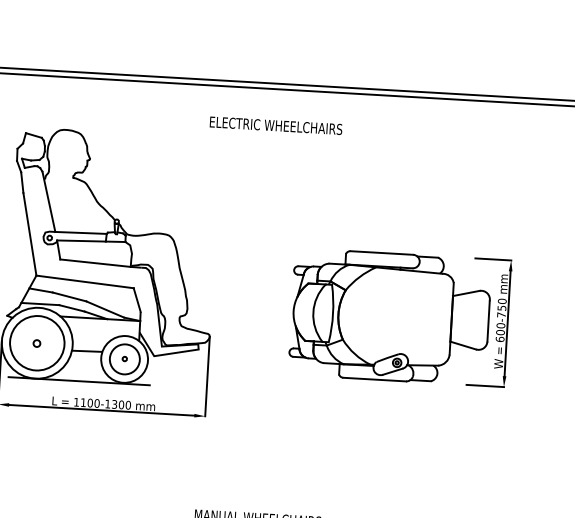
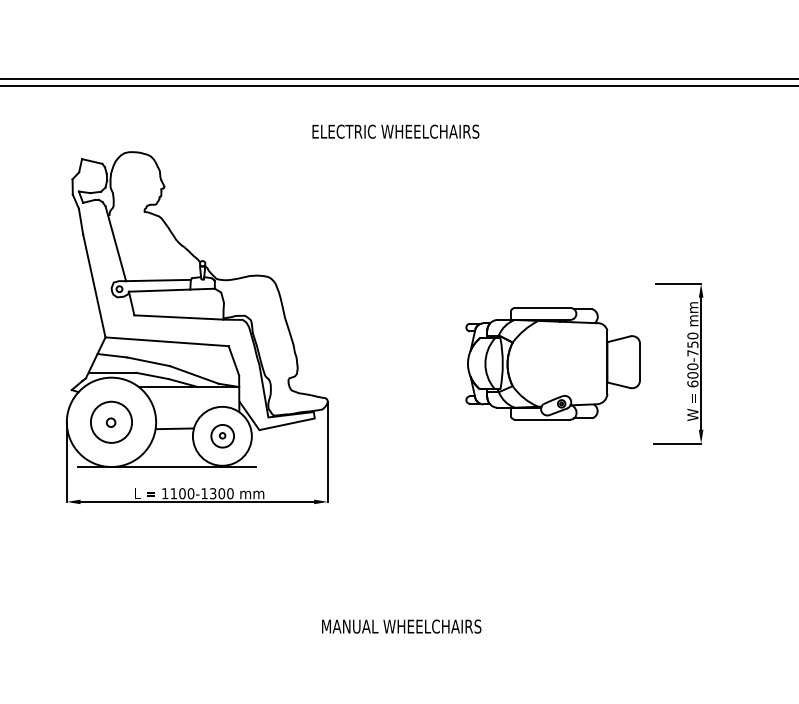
part: (390, 316) -> (553, 363), size x0.7
circle: (37, 343) -> (111, 422), size x0.6
circle: (124, 359) -> (222, 436), size x0.6

